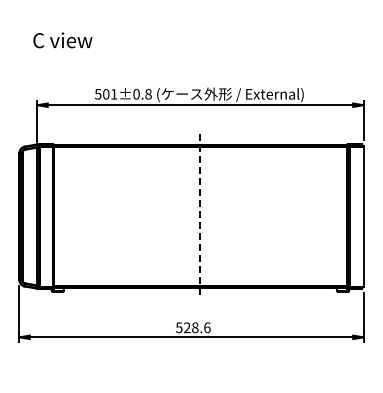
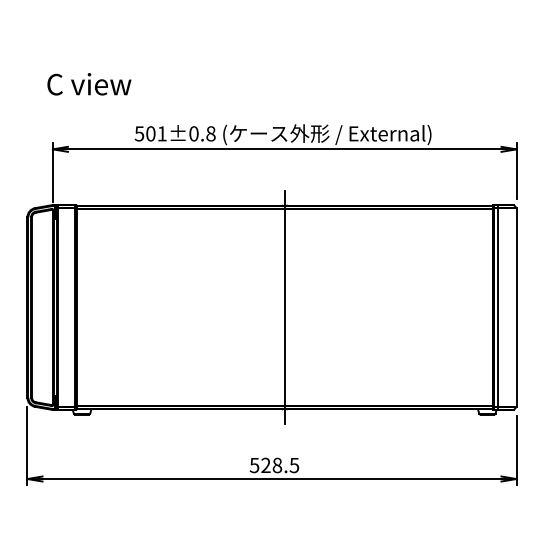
text: (62, 40) -> (88, 84), moved
line: (200, 217) -> (284, 308), dashed -> solid
text: (207, 327) -> (294, 465), 528.6 -> 528.5

